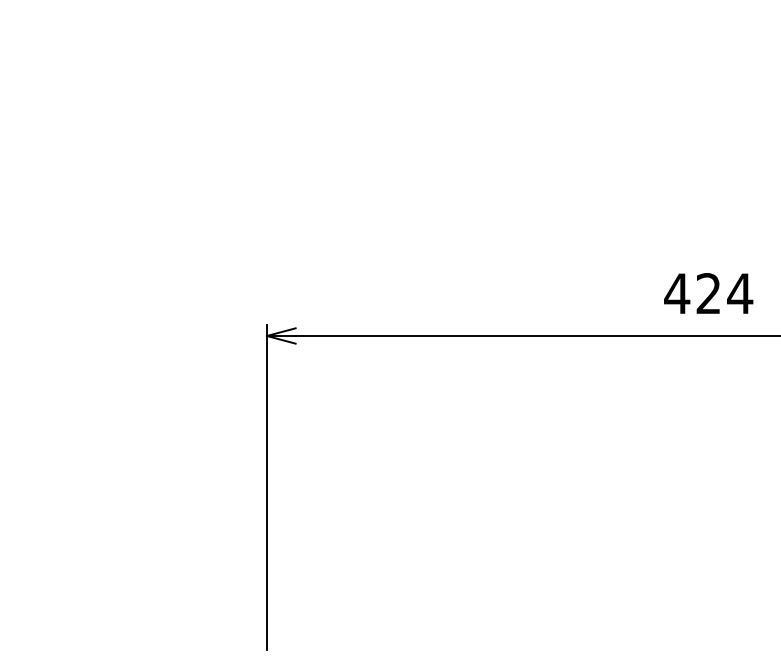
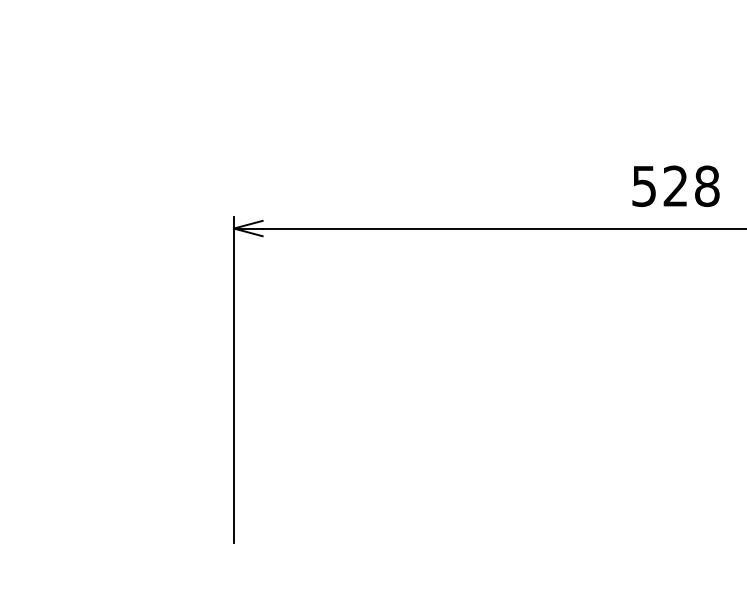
text: (708, 293) -> (675, 186), 424 -> 528

